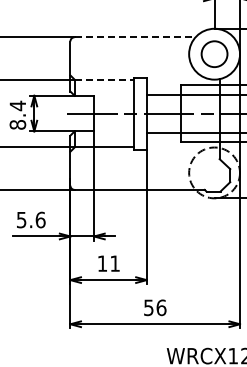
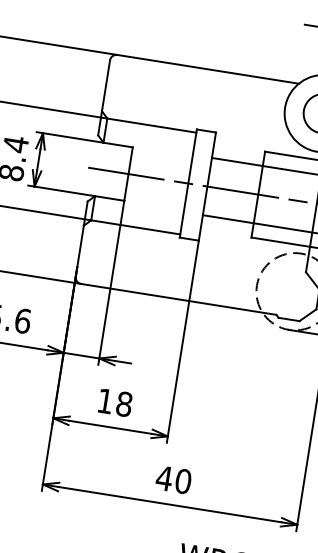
line: (135, 37) -> (208, 69), dashed -> solid
line: (104, 79) -> (152, 125), dashed -> solid
text: (115, 263) -> (124, 404), 11 -> 18
text: (154, 307) -> (172, 479), 56 -> 40

